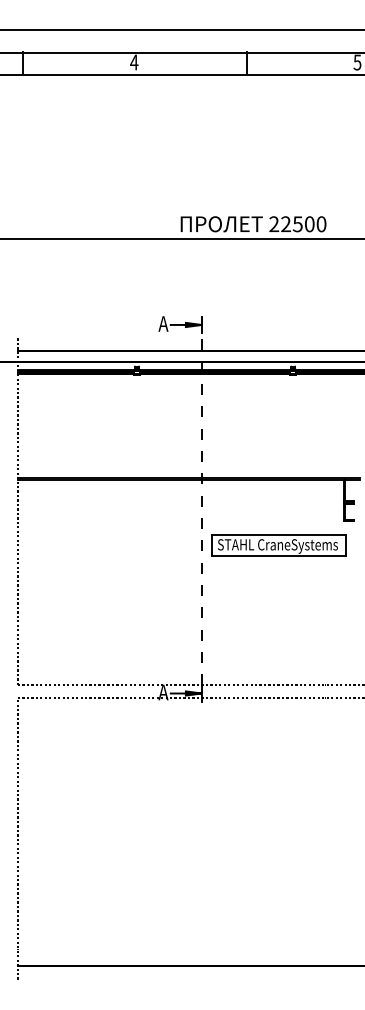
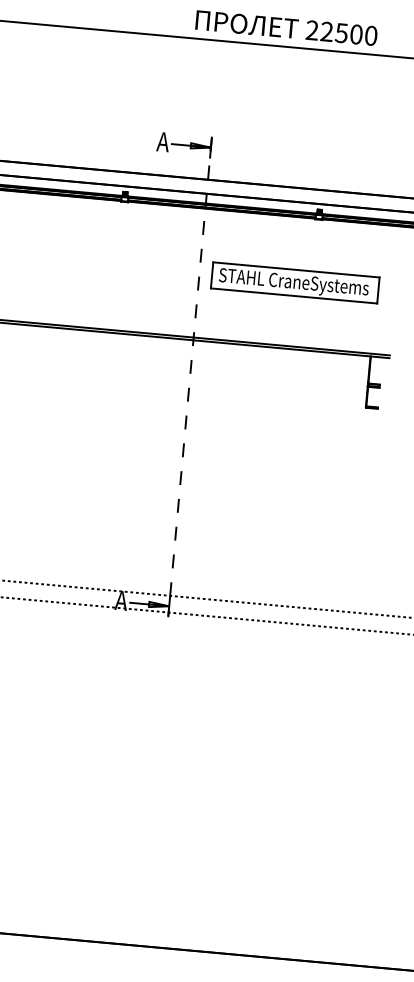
part: (278, 545) -> (294, 282), moved

